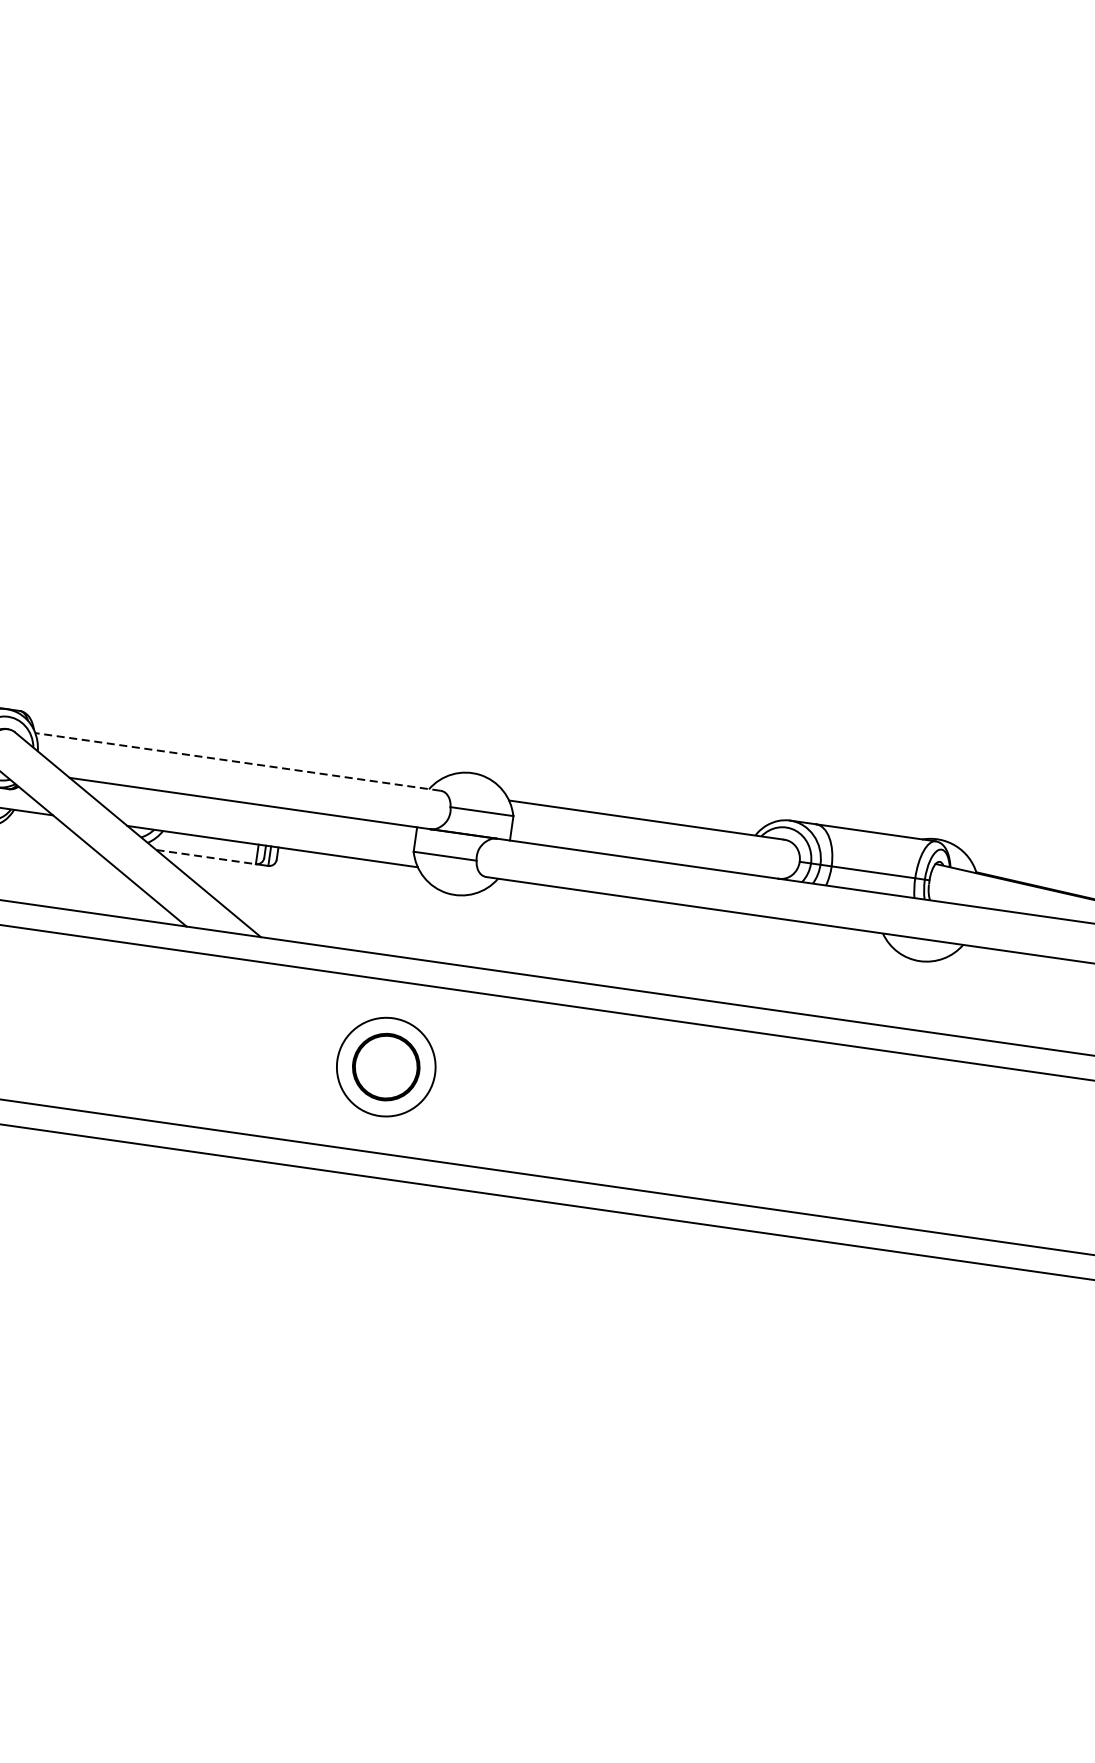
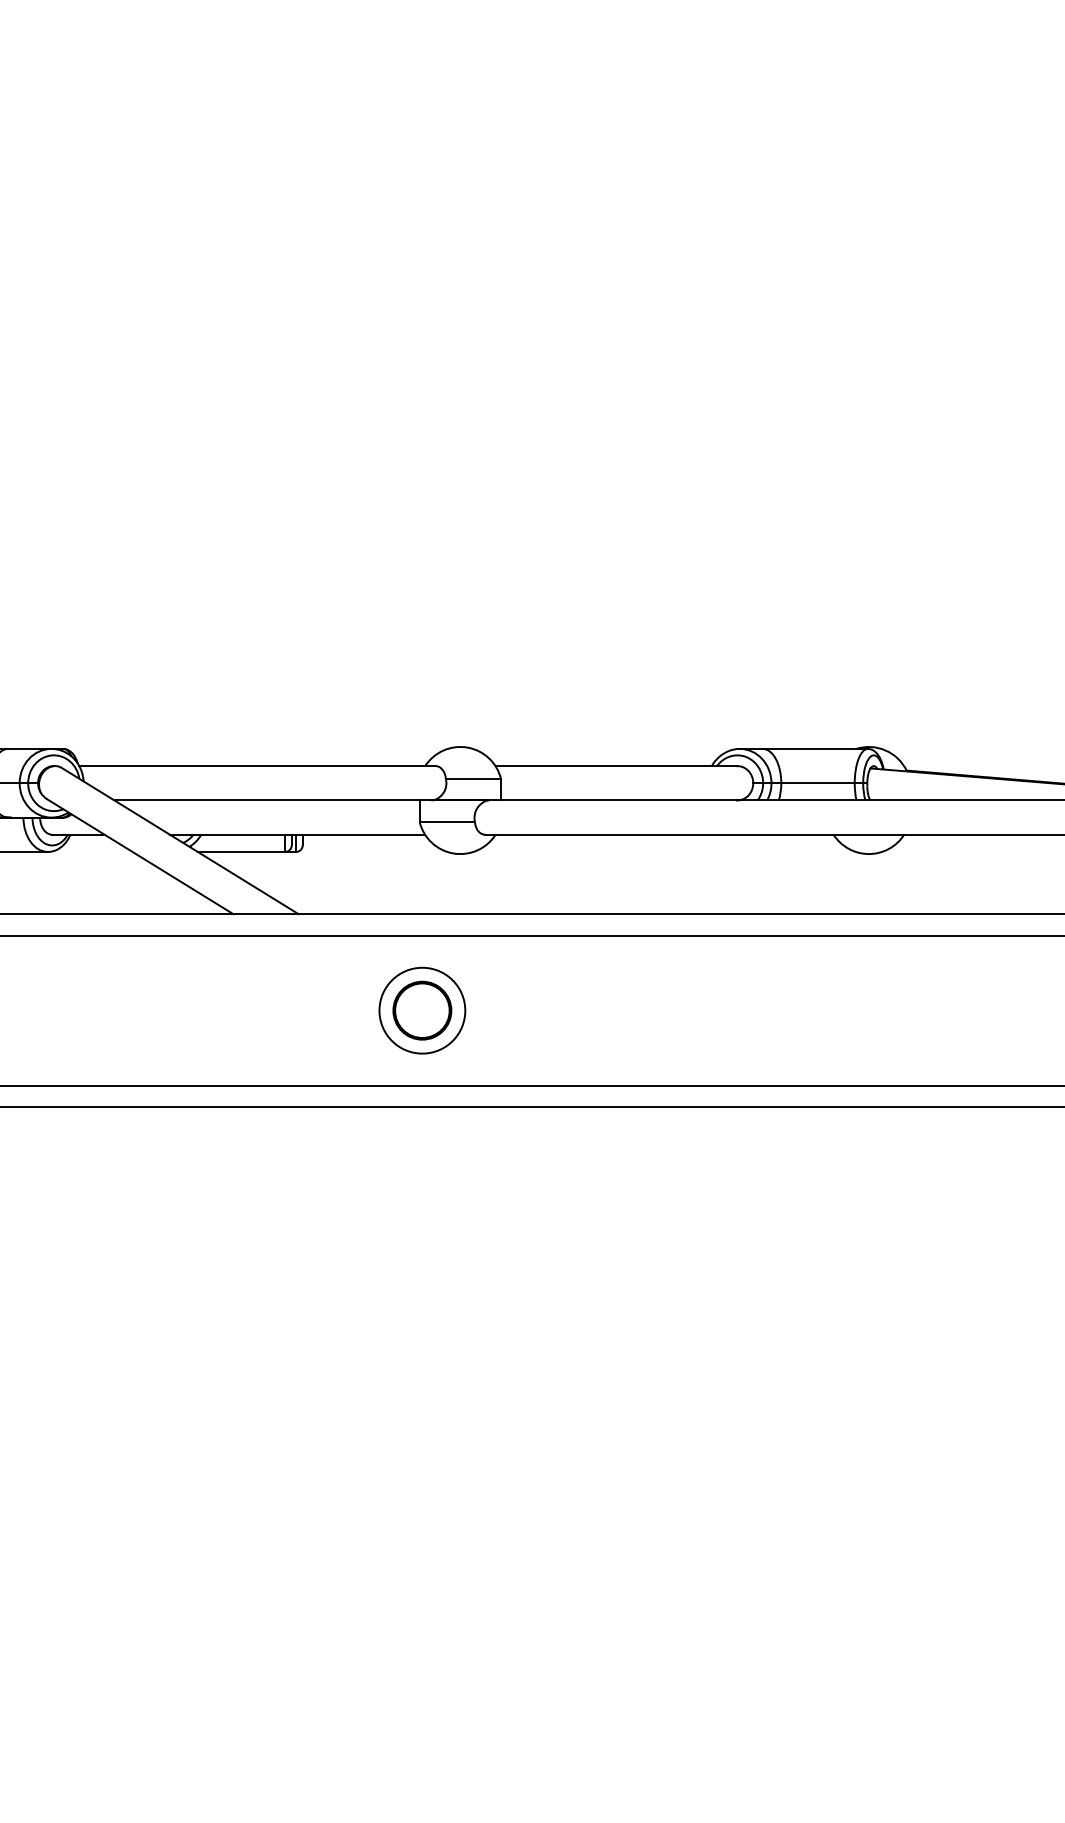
line: (238, 762) -> (257, 766), dashed -> solid
line: (206, 856) -> (241, 851), dashed -> solid

